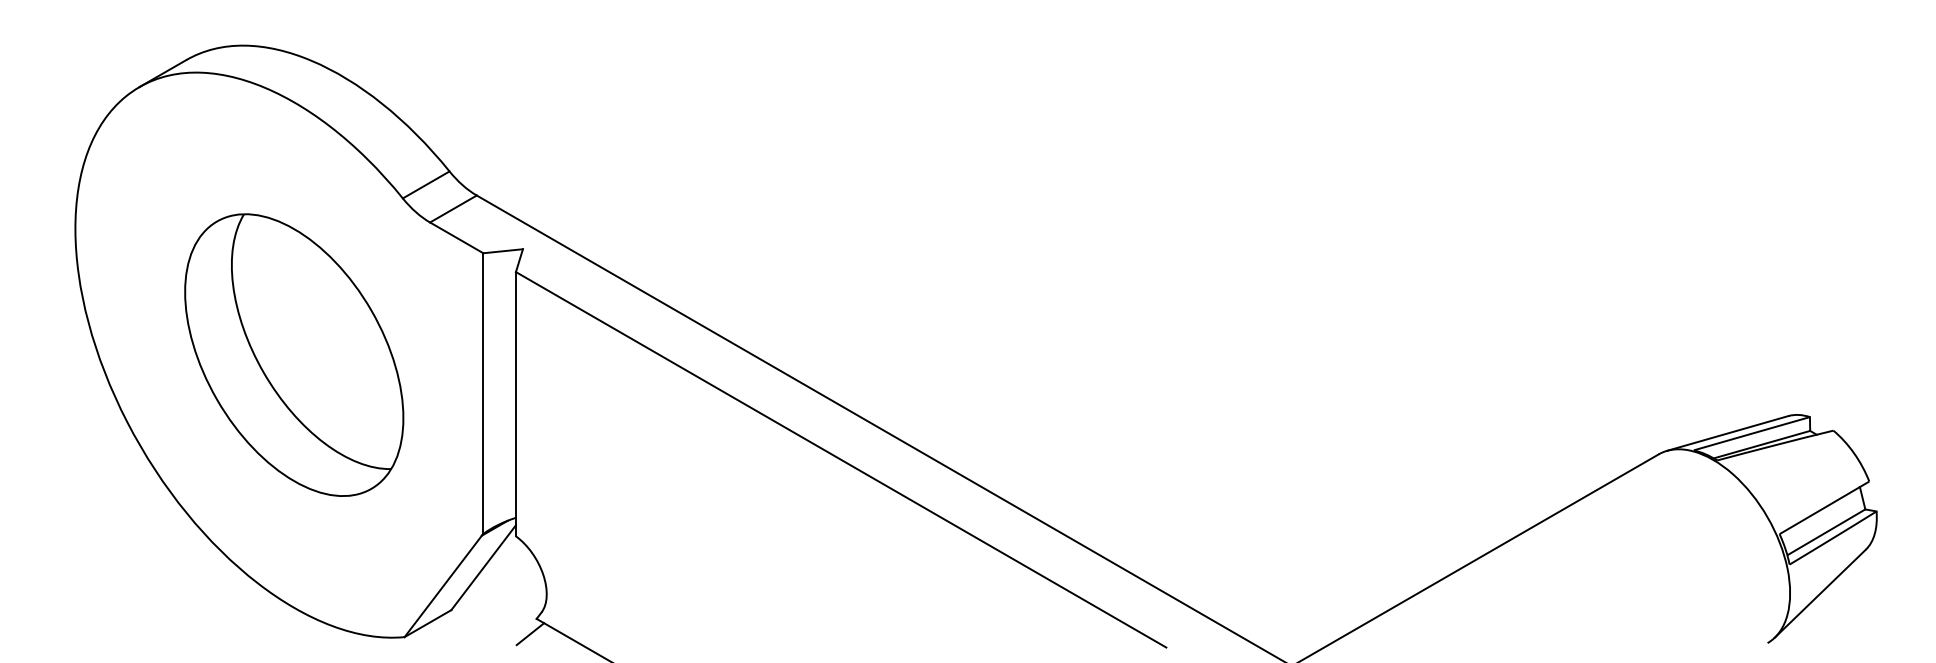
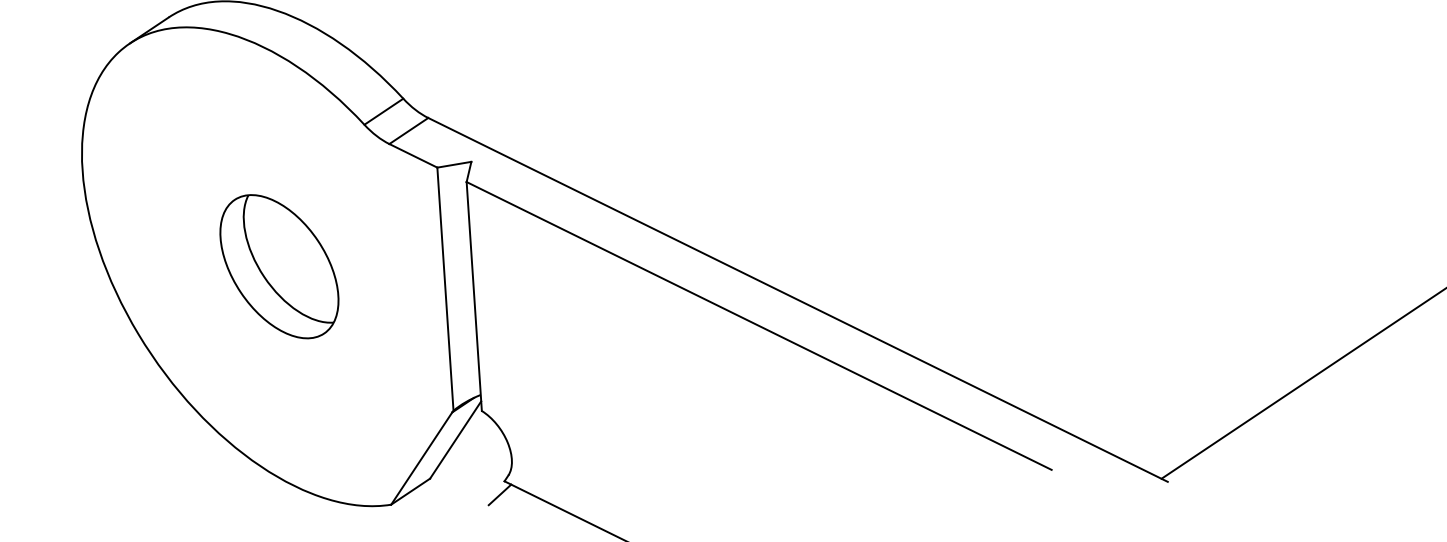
part: (294, 354) -> (279, 266), size x0.6

